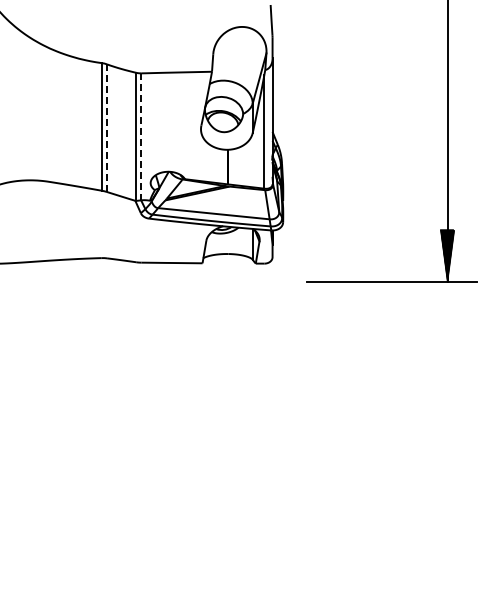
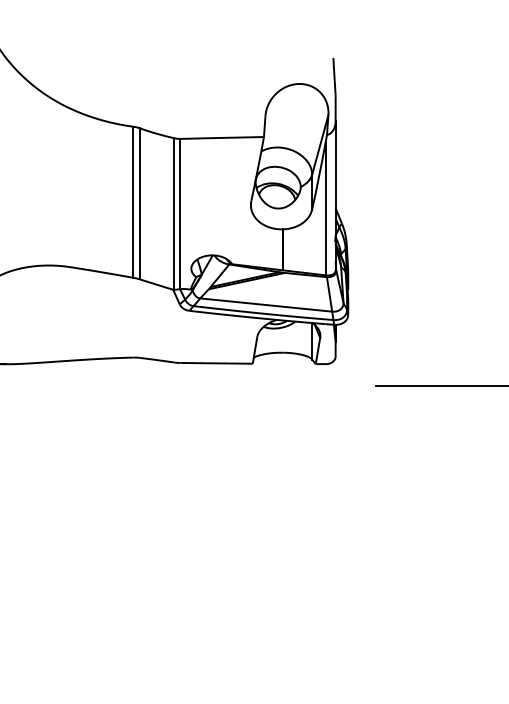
line: (107, 128) -> (140, 204), dashed -> solid
line: (141, 137) -> (180, 214), dashed -> solid

